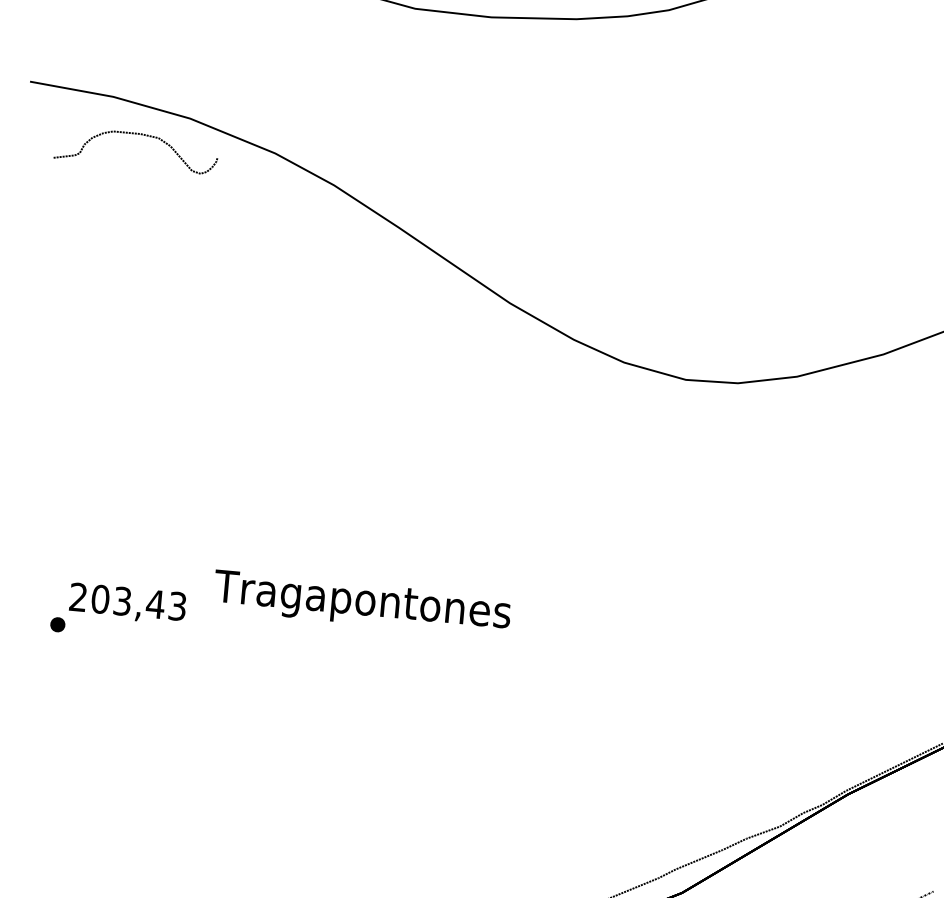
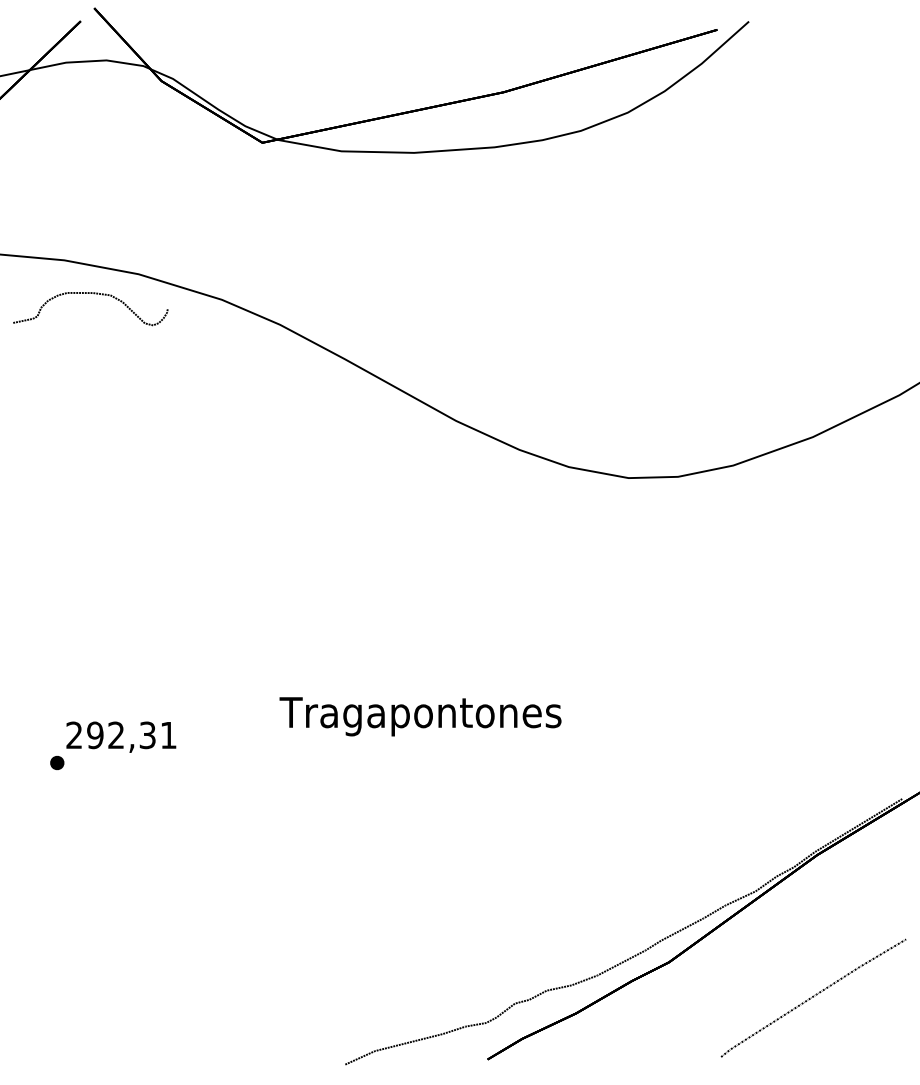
text: (138, 602) -> (131, 735), 203,43 -> 292,31
text: (362, 603) -> (420, 716), moved

